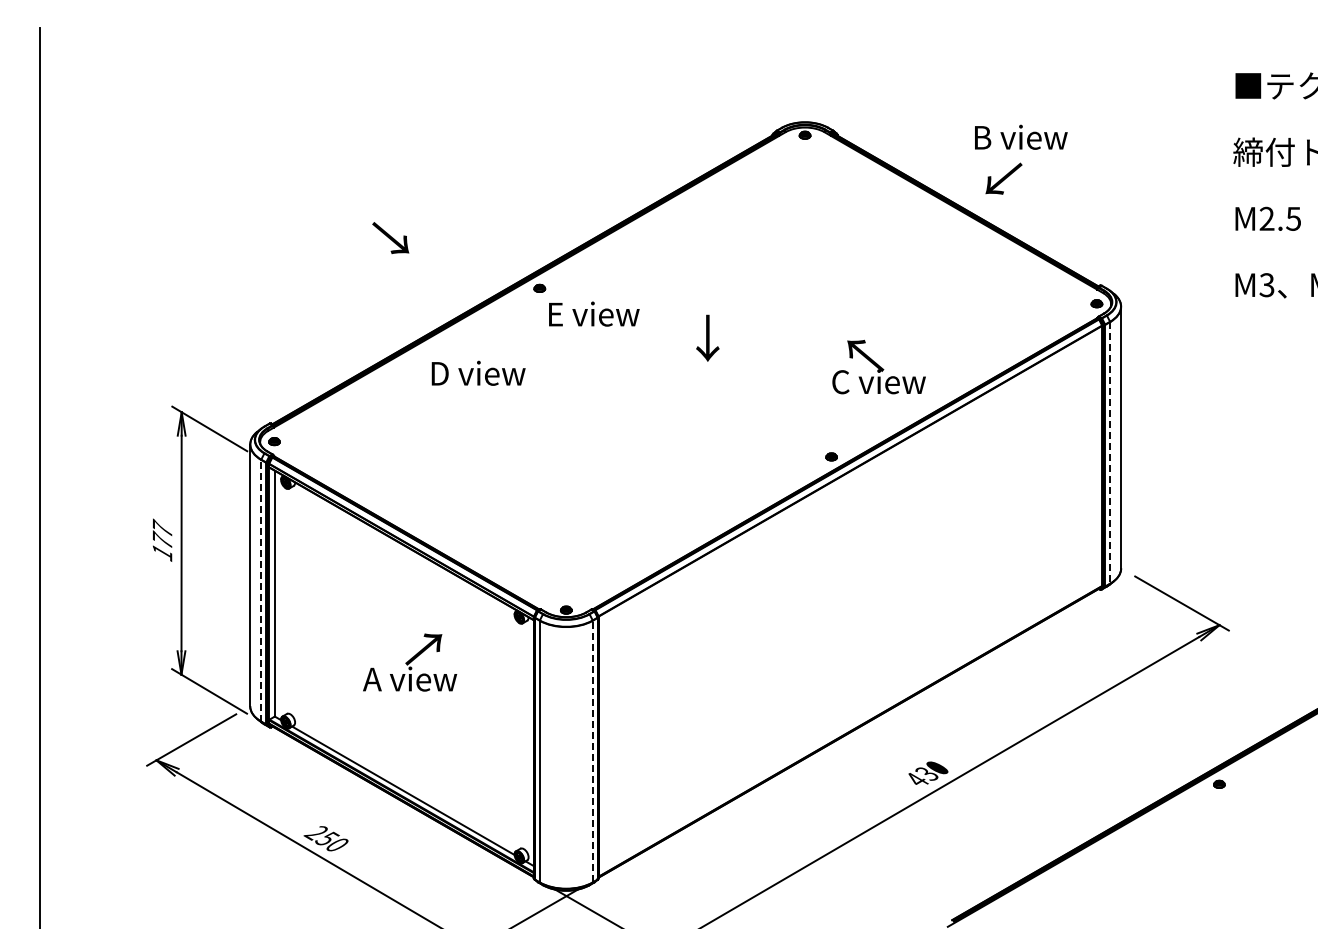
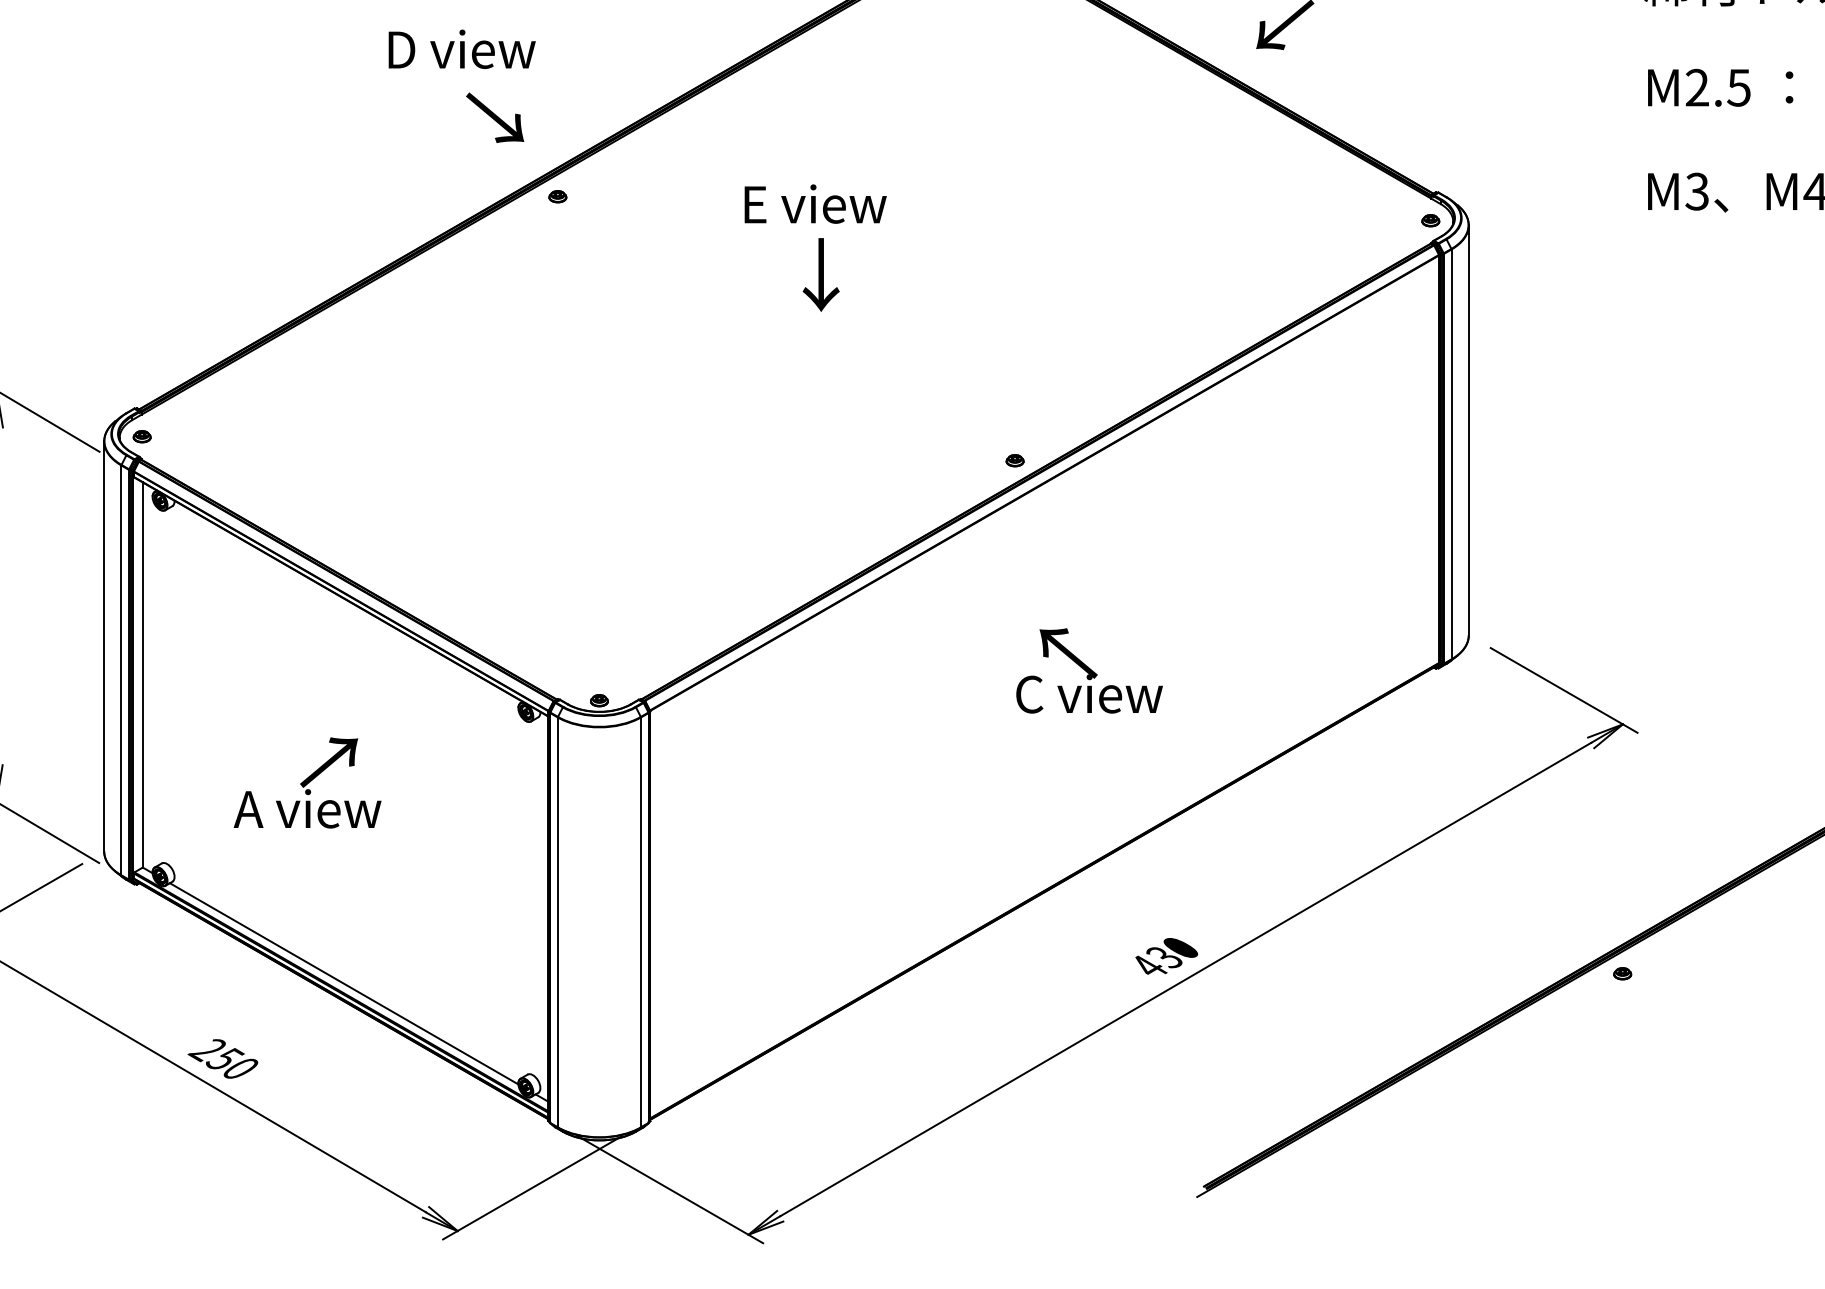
text: (390, 237) -> (494, 116), moved
text: (594, 313) -> (815, 203), moved
text: (878, 366) -> (1088, 670), moved
text: (478, 372) -> (461, 48), moved
line: (1110, 452) -> (1452, 453), dashed -> solid
line: (261, 590) -> (121, 670), dashed -> solid
text: (410, 662) -> (308, 782), moved
line: (592, 751) -> (640, 922), dashed -> solid

